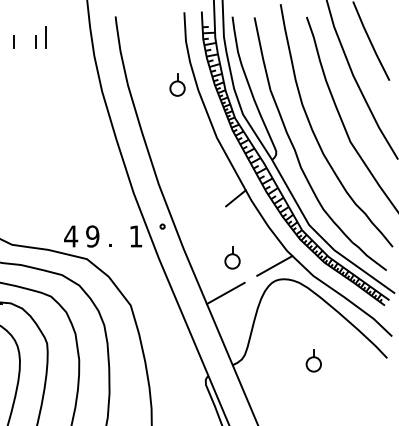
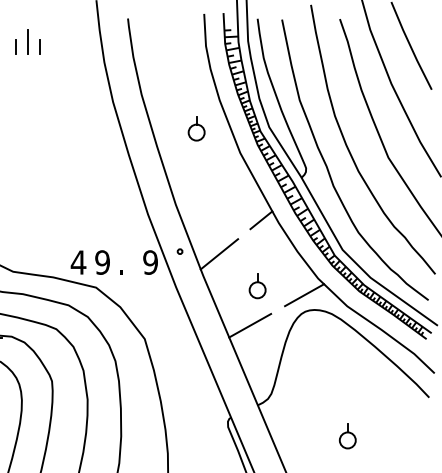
line: (45, 37) -> (27, 41), moved
part: (177, 84) -> (196, 128), moved
line: (198, 229) -> (219, 254), added
text: (135, 236) -> (150, 262), 1 -> 9
part: (313, 360) -> (347, 436), moved

